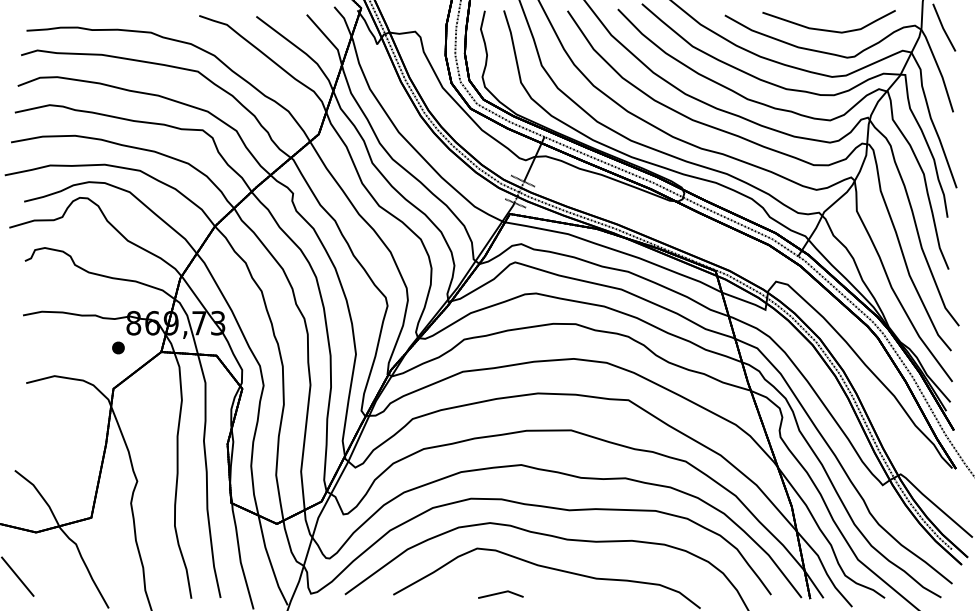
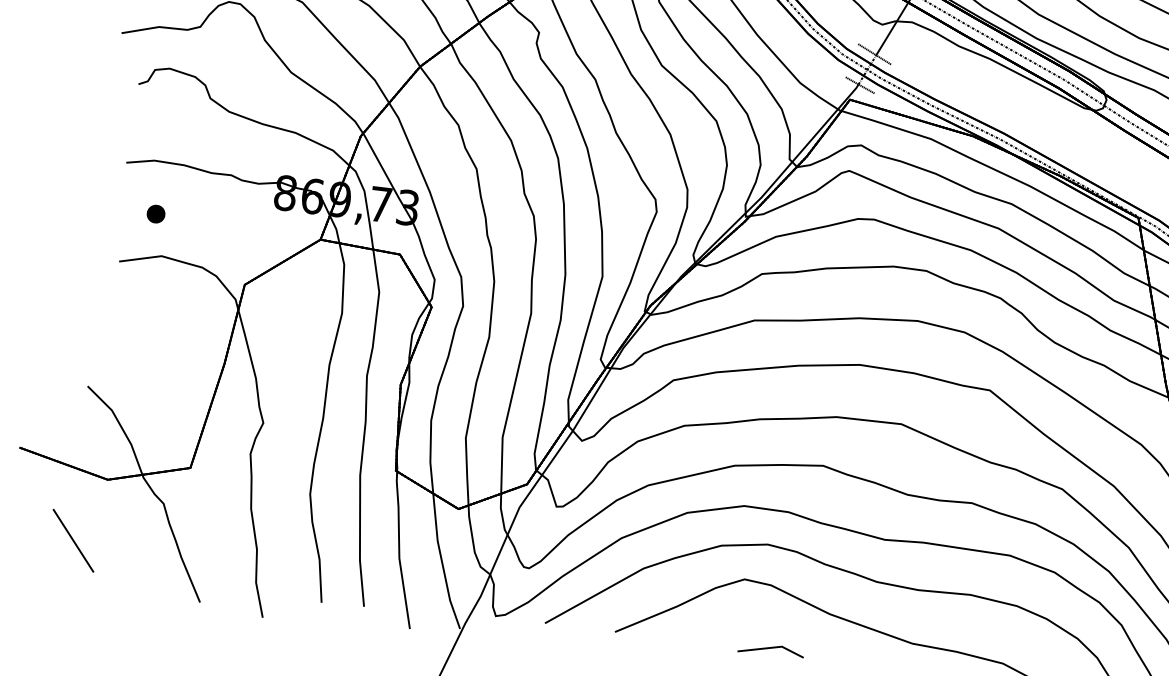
part: (118, 347) -> (156, 213), moved

